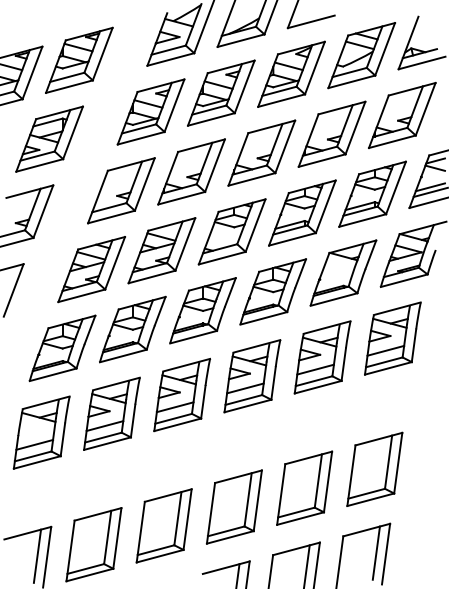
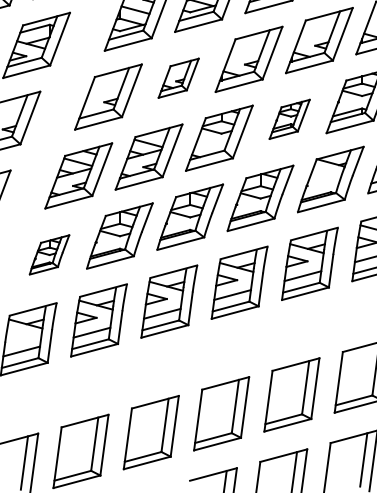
part: (191, 171) -> (178, 77), size x0.6
part: (302, 212) -> (289, 118), size x0.6
part: (62, 348) -> (49, 255), size x0.6

